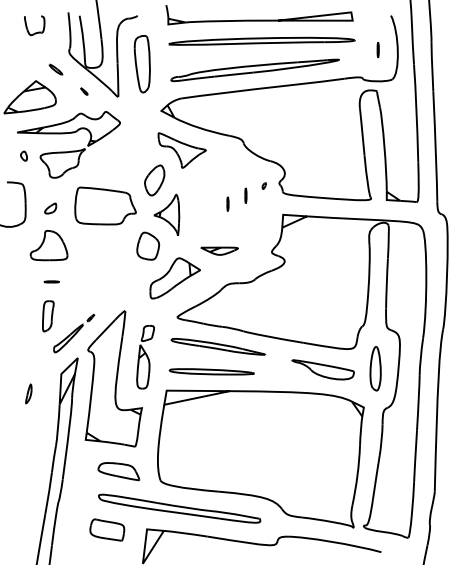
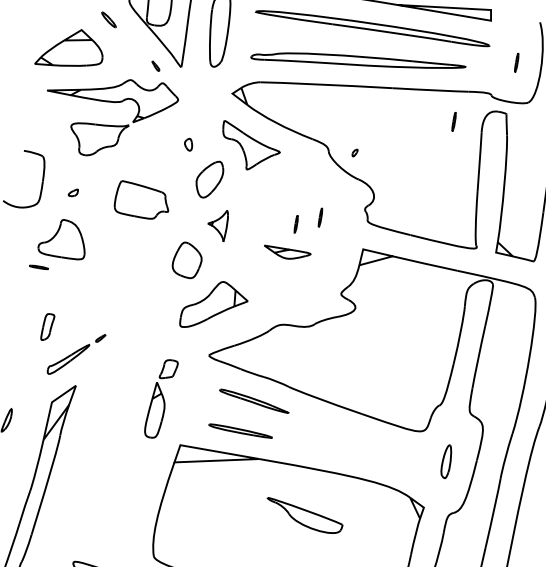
part: (84, 91) -> (156, 66), moved
line: (336, 104) -> (453, 122), added
part: (23, 155) -> (188, 143), moved
part: (263, 185) -> (354, 152), moved
part: (105, 205) -> (142, 200), size x0.7
part: (50, 208) -> (73, 192), size x0.6
part: (166, 214) -> (217, 224), size x0.6
part: (219, 250) -> (287, 252), moved
line: (51, 281) -> (38, 266), moved
part: (48, 316) -> (47, 327), size x0.7
part: (218, 346) -> (254, 400), size x0.6
part: (375, 368) -> (446, 461), size x0.6
part: (322, 369) -> (303, 515), moved
part: (211, 371) -> (240, 430), size x0.6
part: (113, 378) -> (116, 418), removed
part: (118, 471) -> (103, 536), removed

